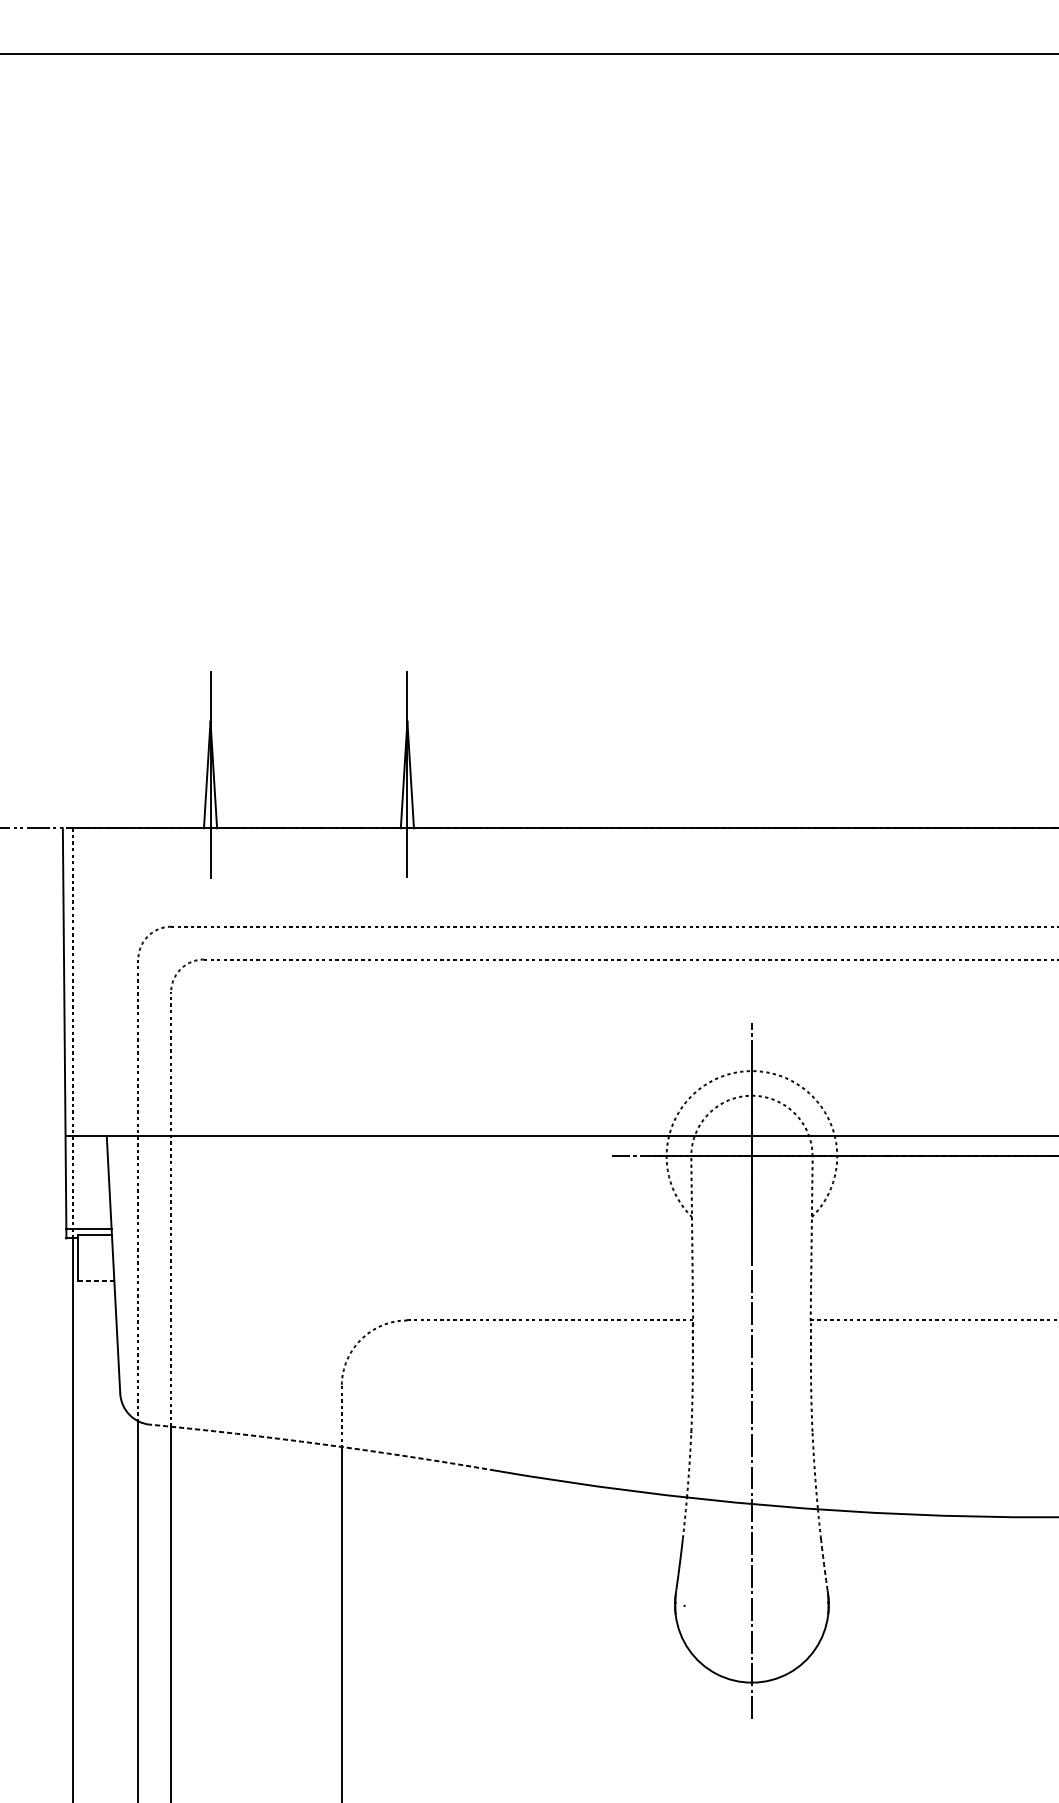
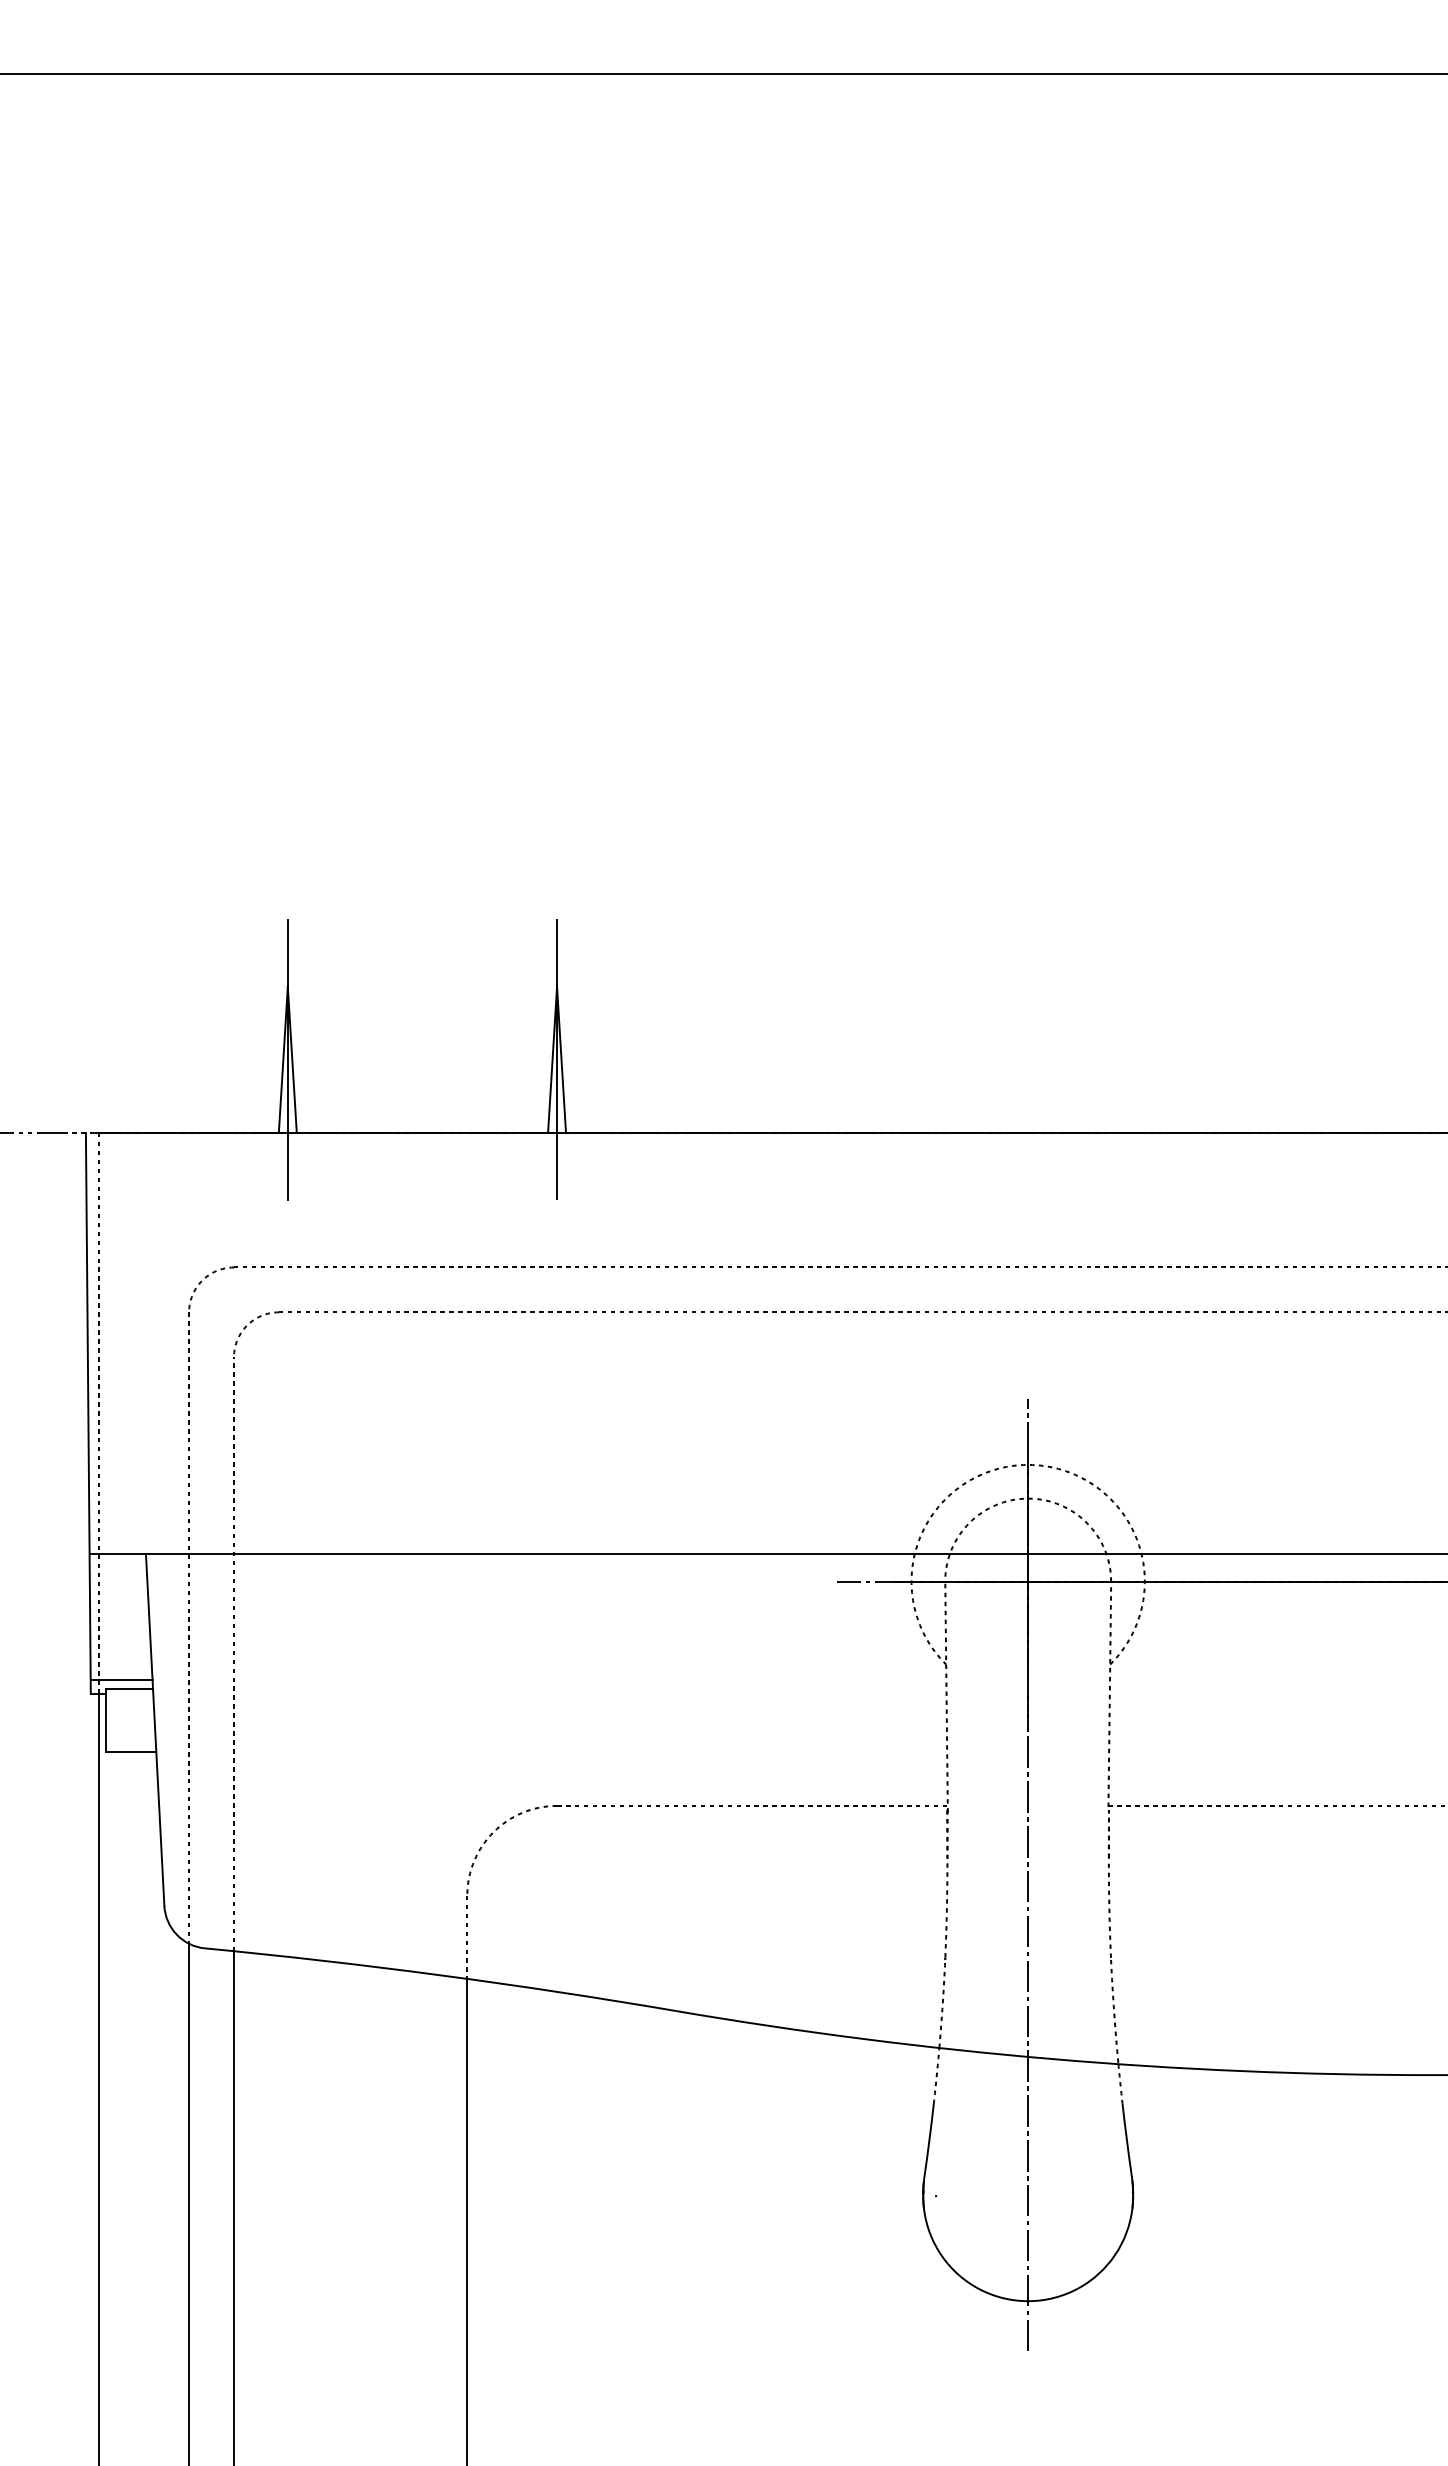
line: (96, 1281) -> (131, 1752), dashed -> solid
arc: (322, 1444) -> (441, 1975), dashed -> solid
arc: (823, 1564) -> (1126, 2139), dashed -> solid

